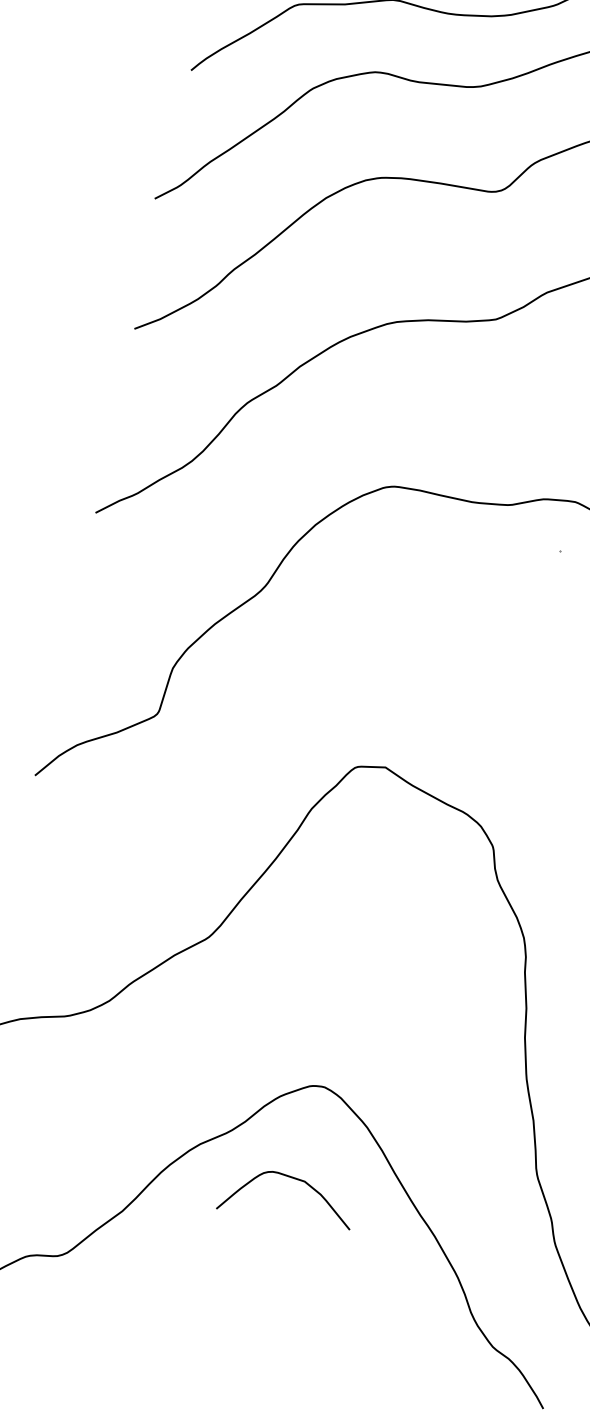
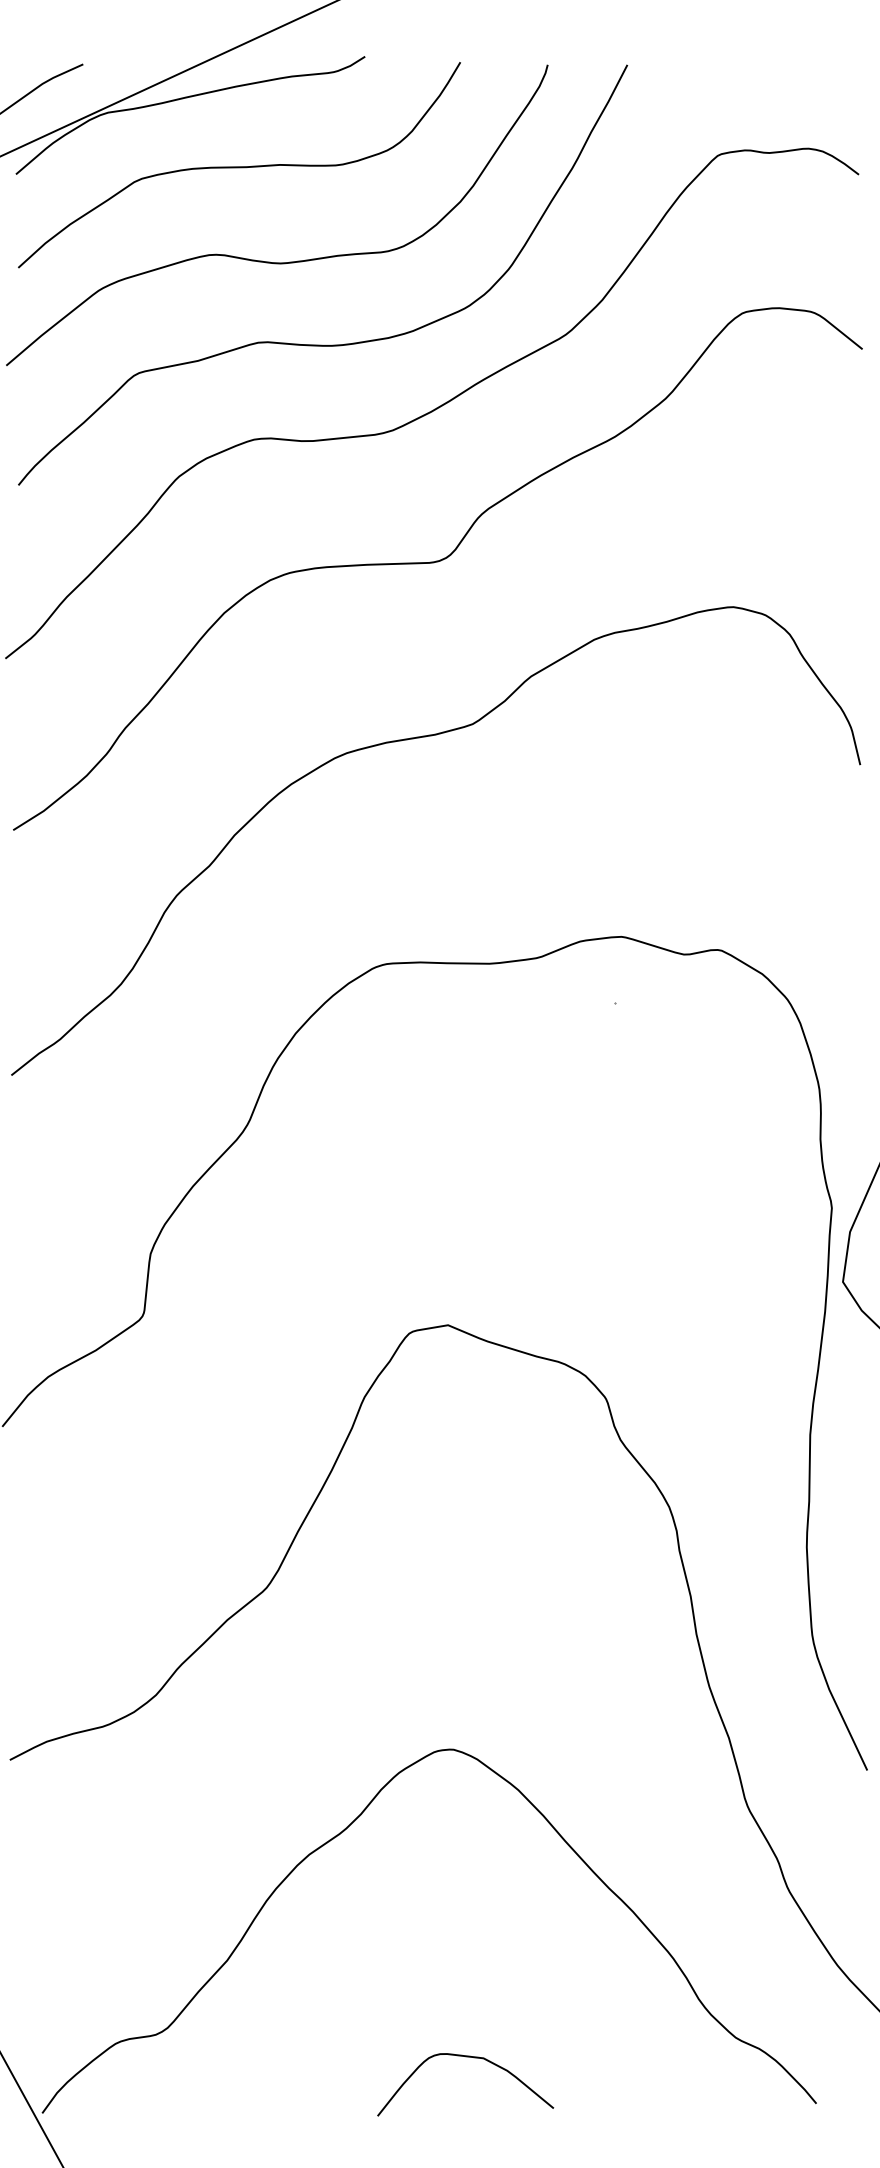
curve: (291, 1178) -> (465, 2057), moved

